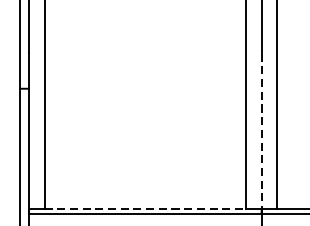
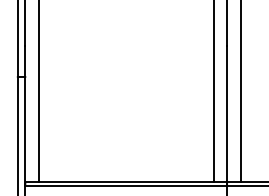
line: (262, 133) -> (227, 115), dashed -> solid
line: (145, 209) -> (126, 181), dashed -> solid

